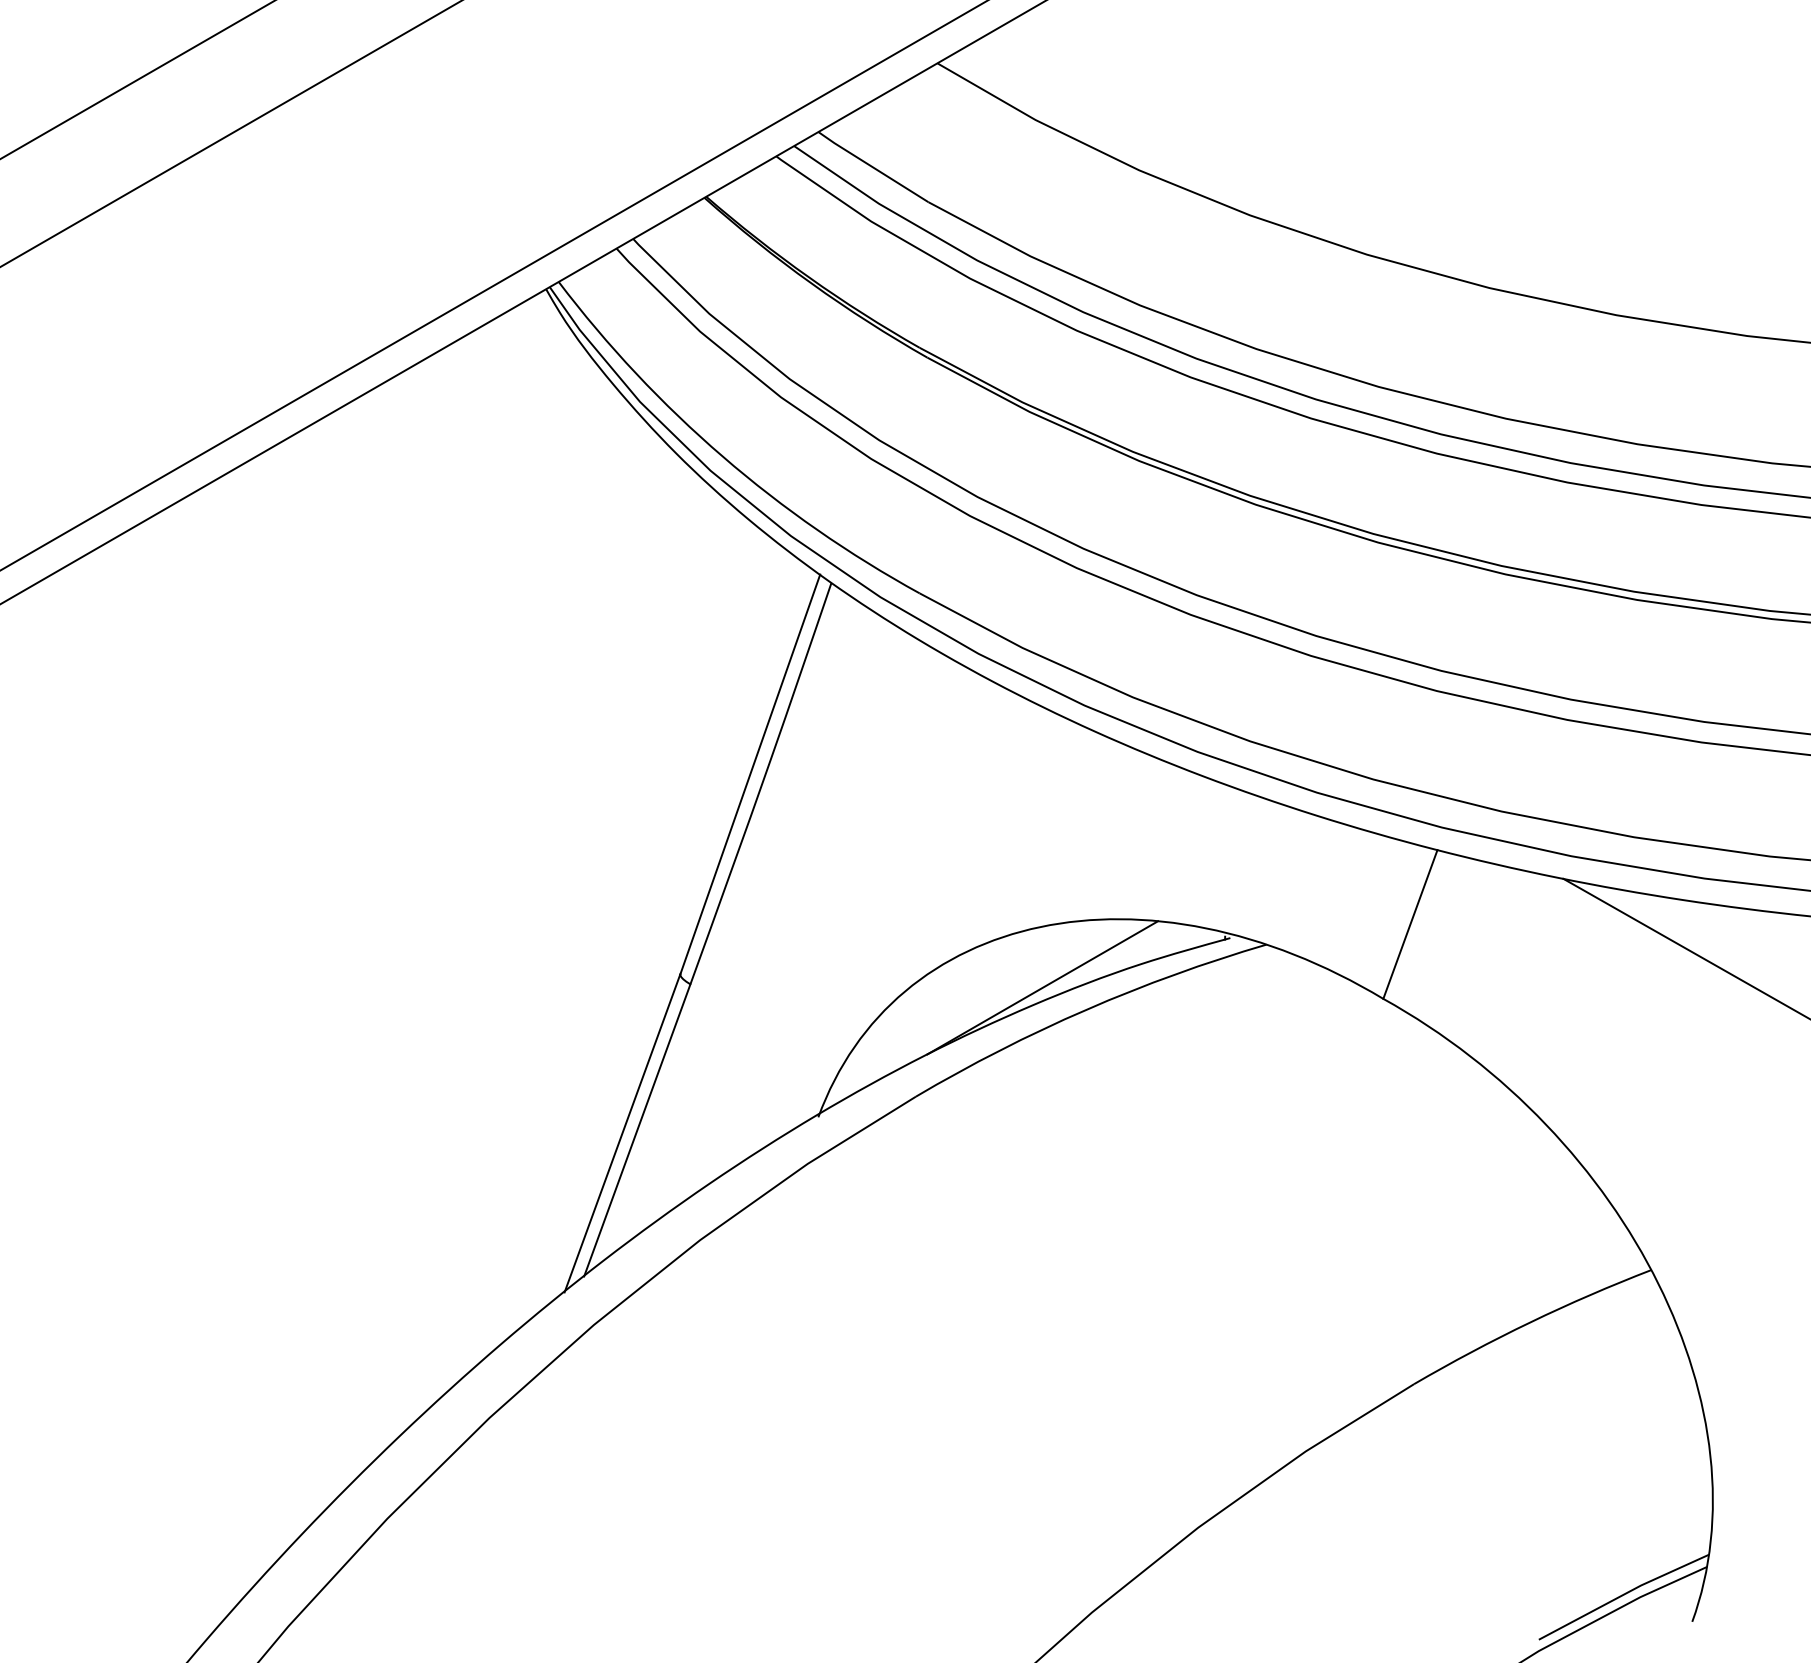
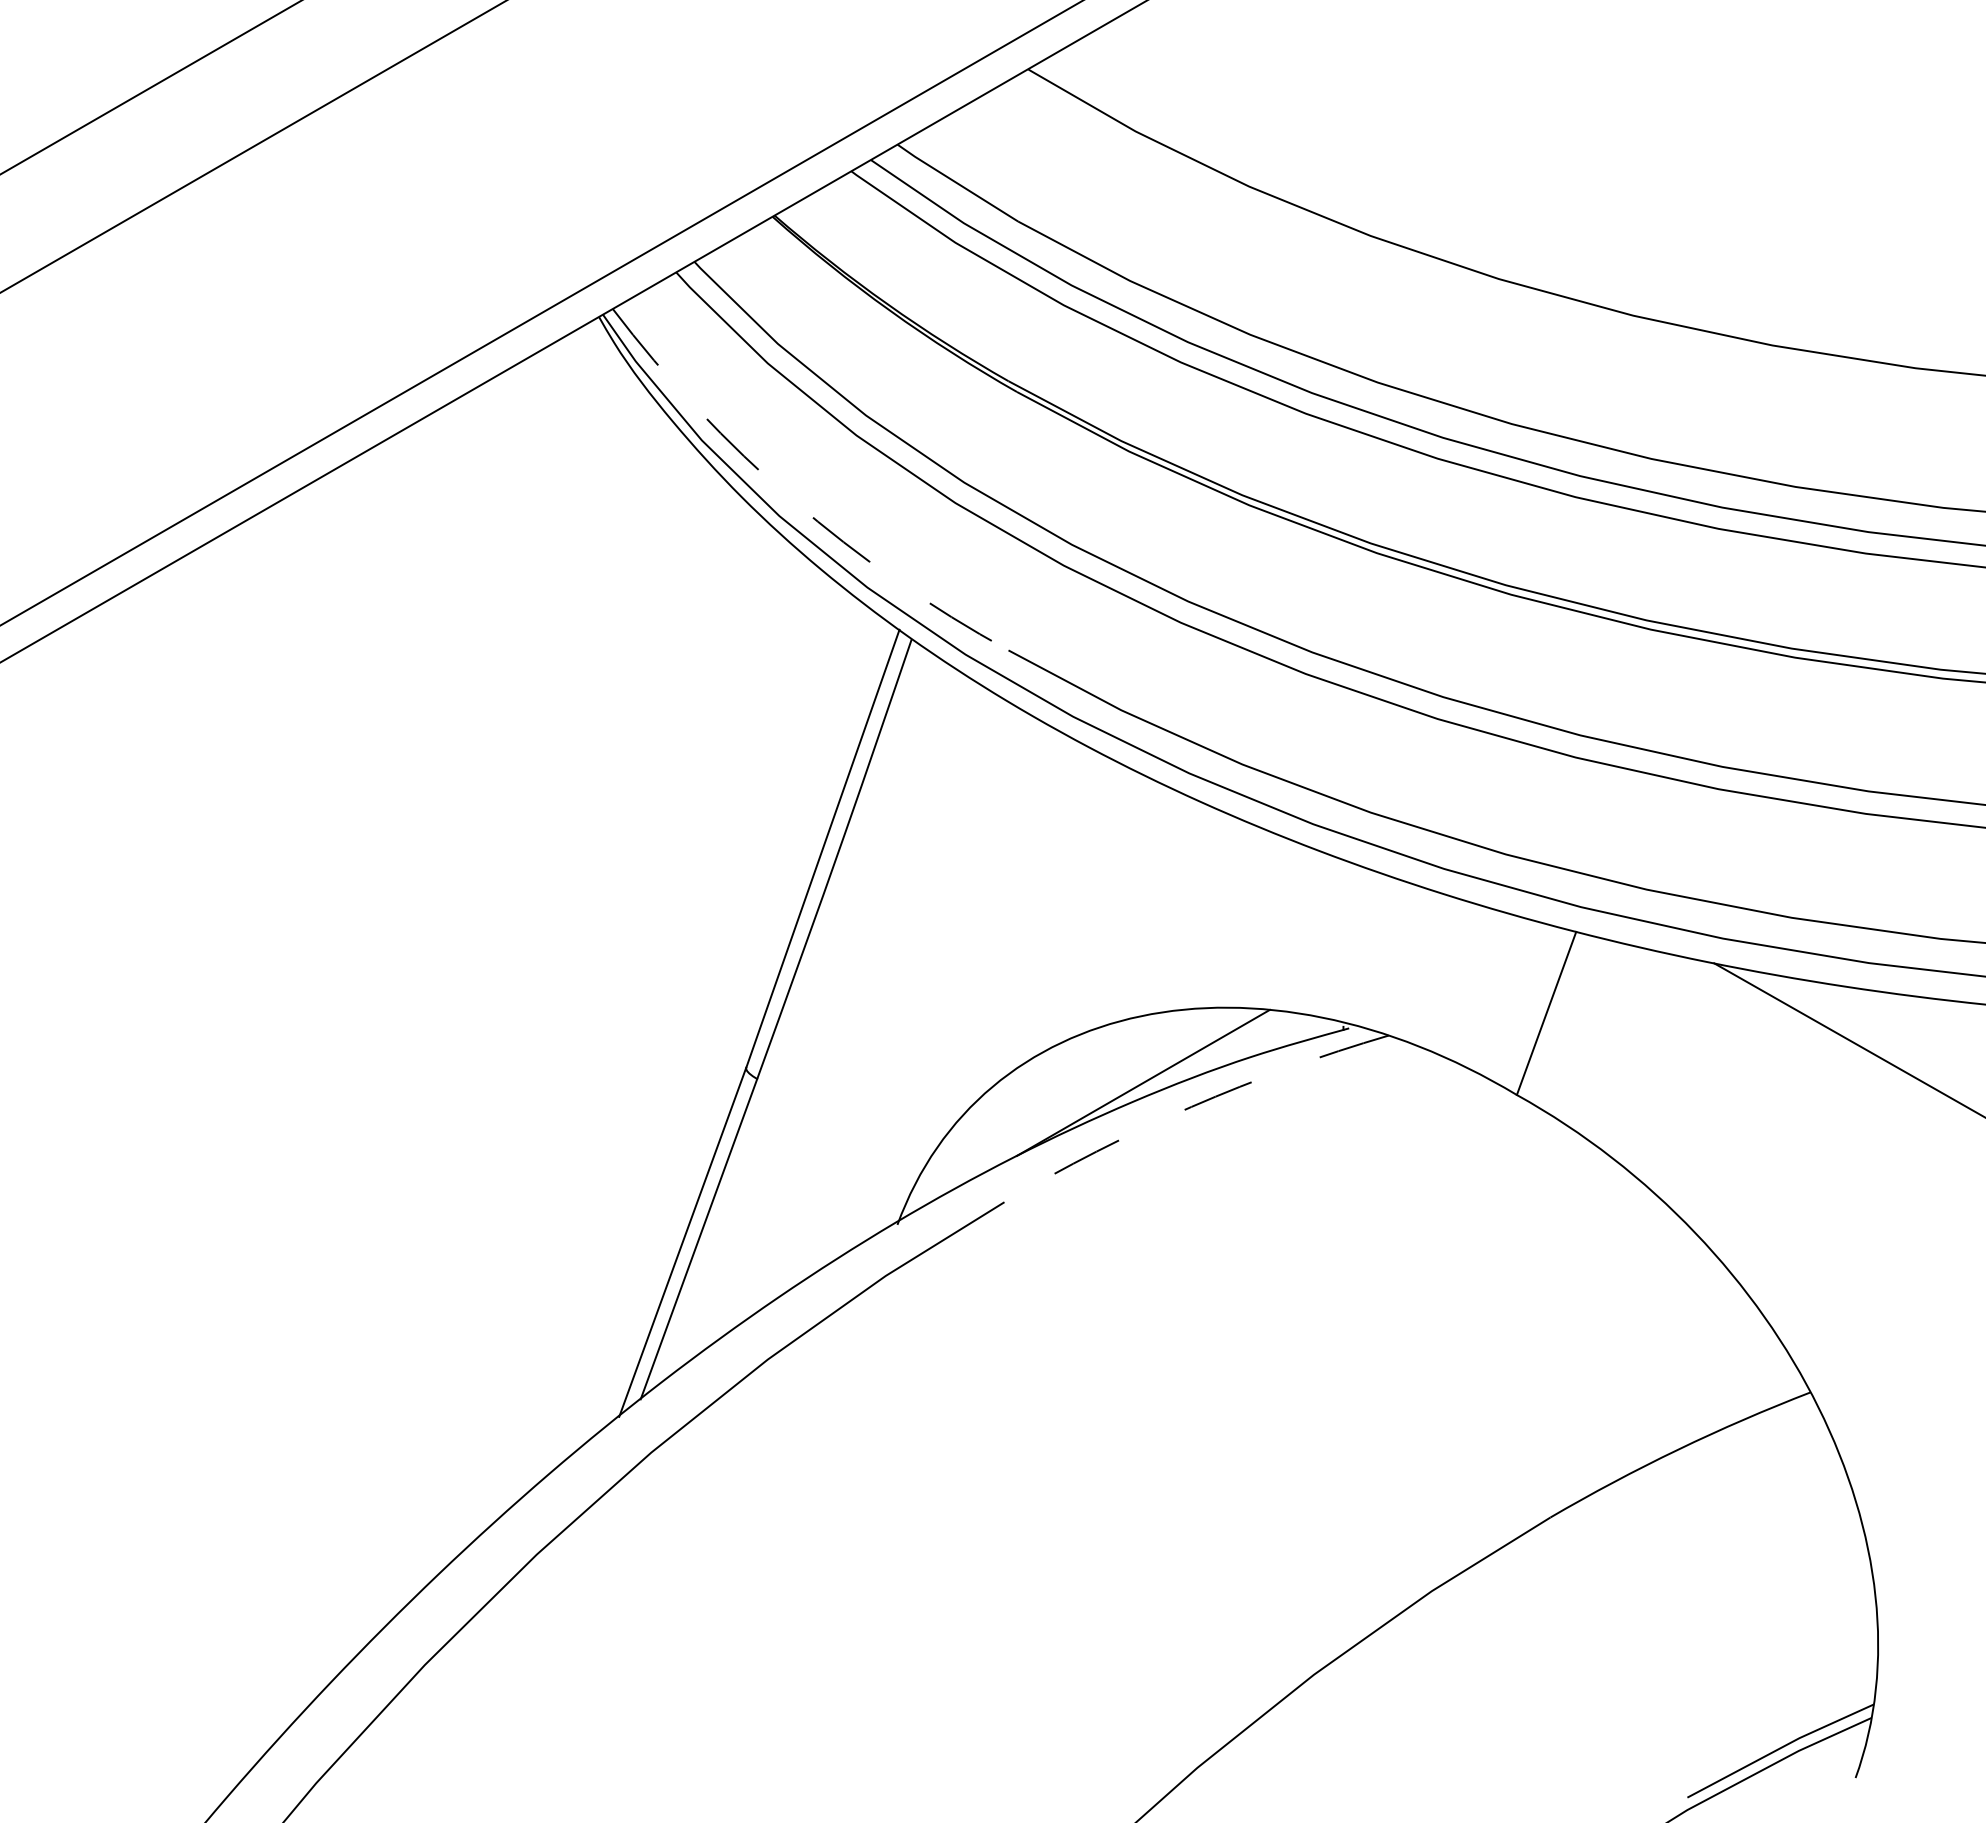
arc: (722, 456) -> (792, 500), solid -> dashed
arc: (1086, 1009) -> (1191, 1106), solid -> dashed

